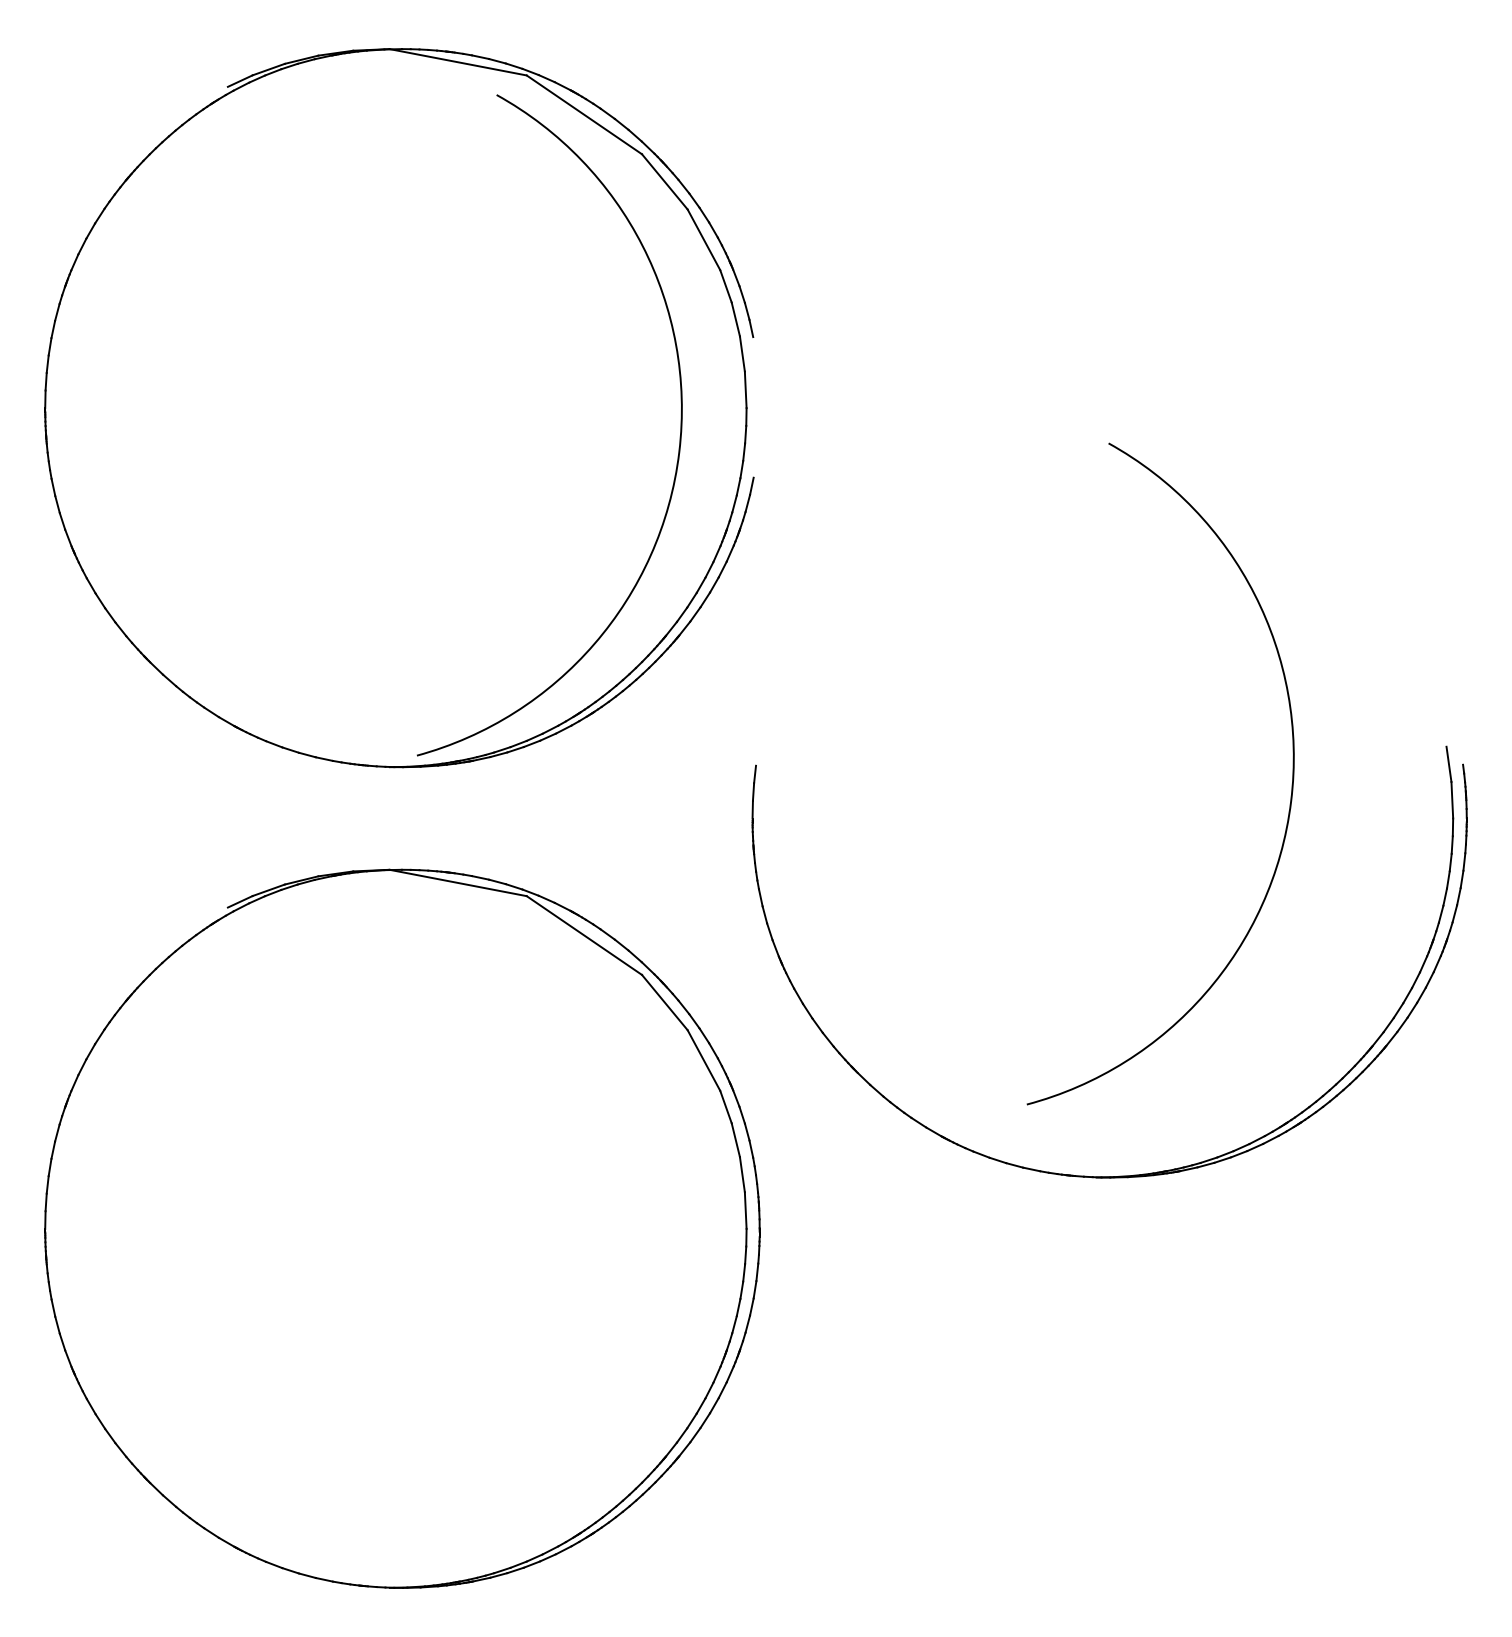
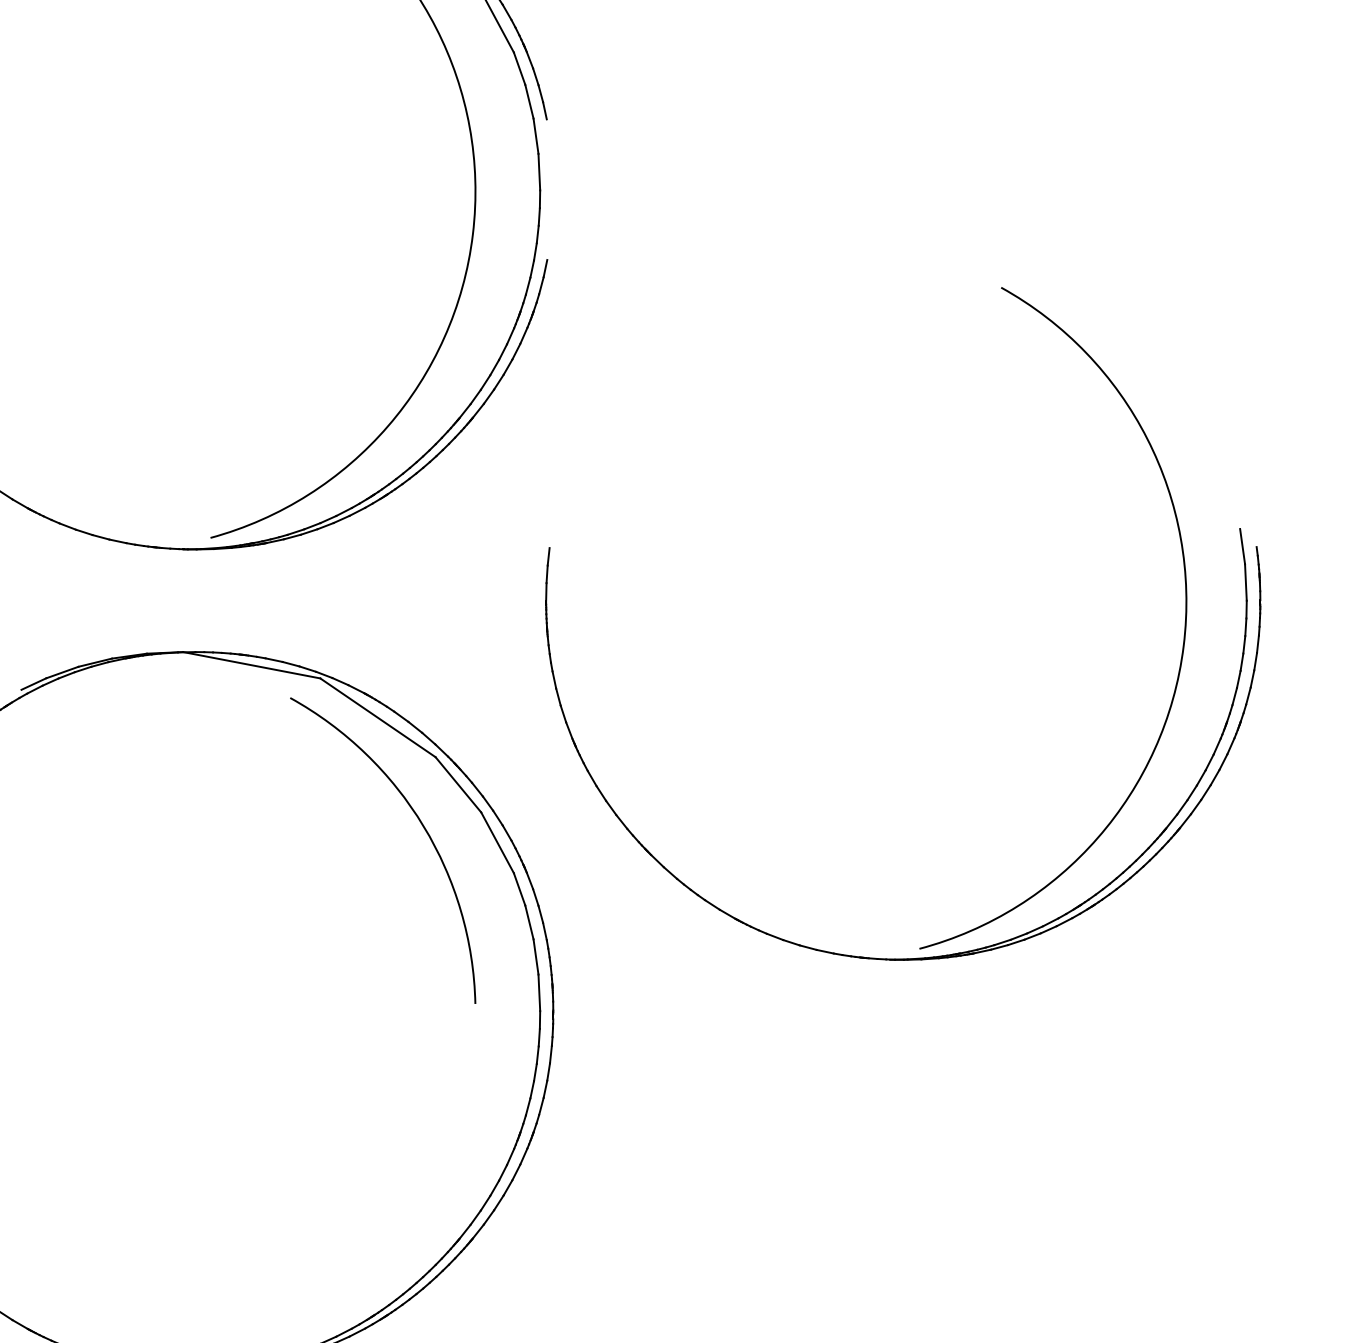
arc: (1291, 784) -> (1184, 628), moved
arc: (627, 1042) -> (421, 824), added

